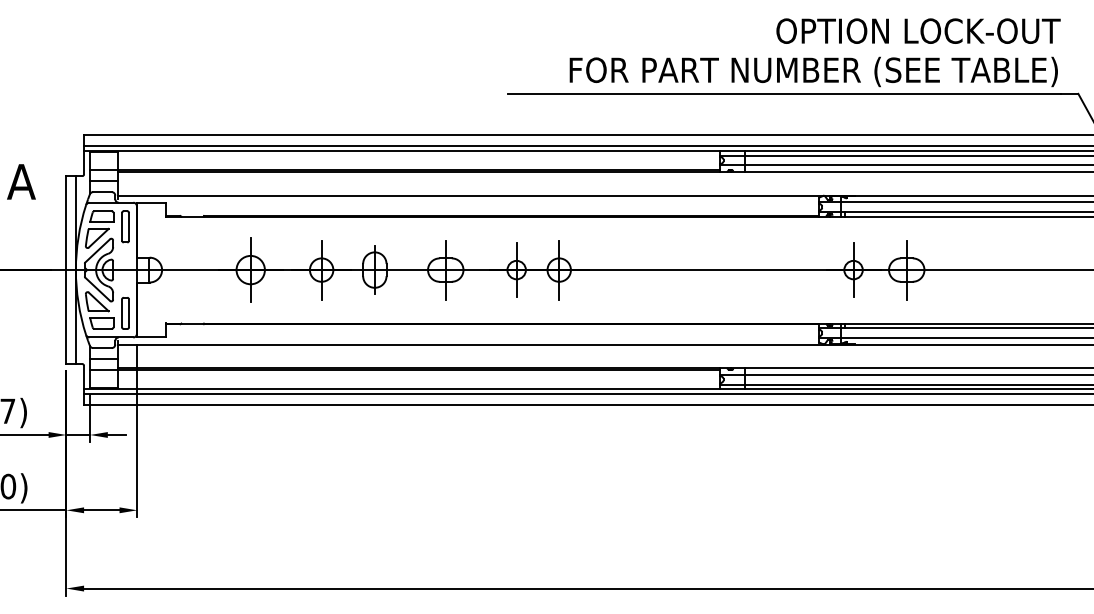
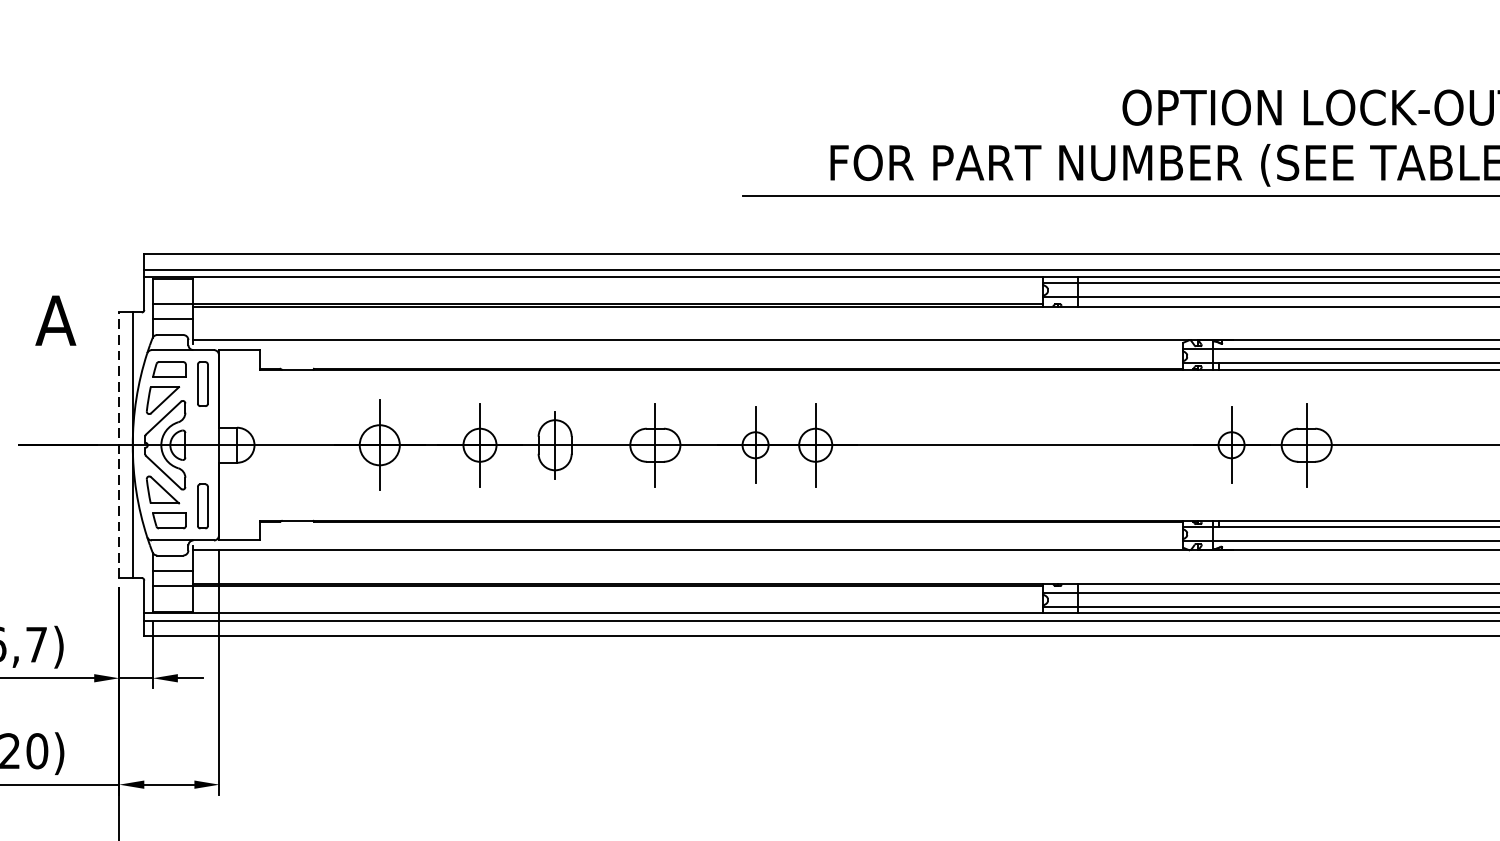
line: (66, 270) -> (119, 445), solid -> dashed

